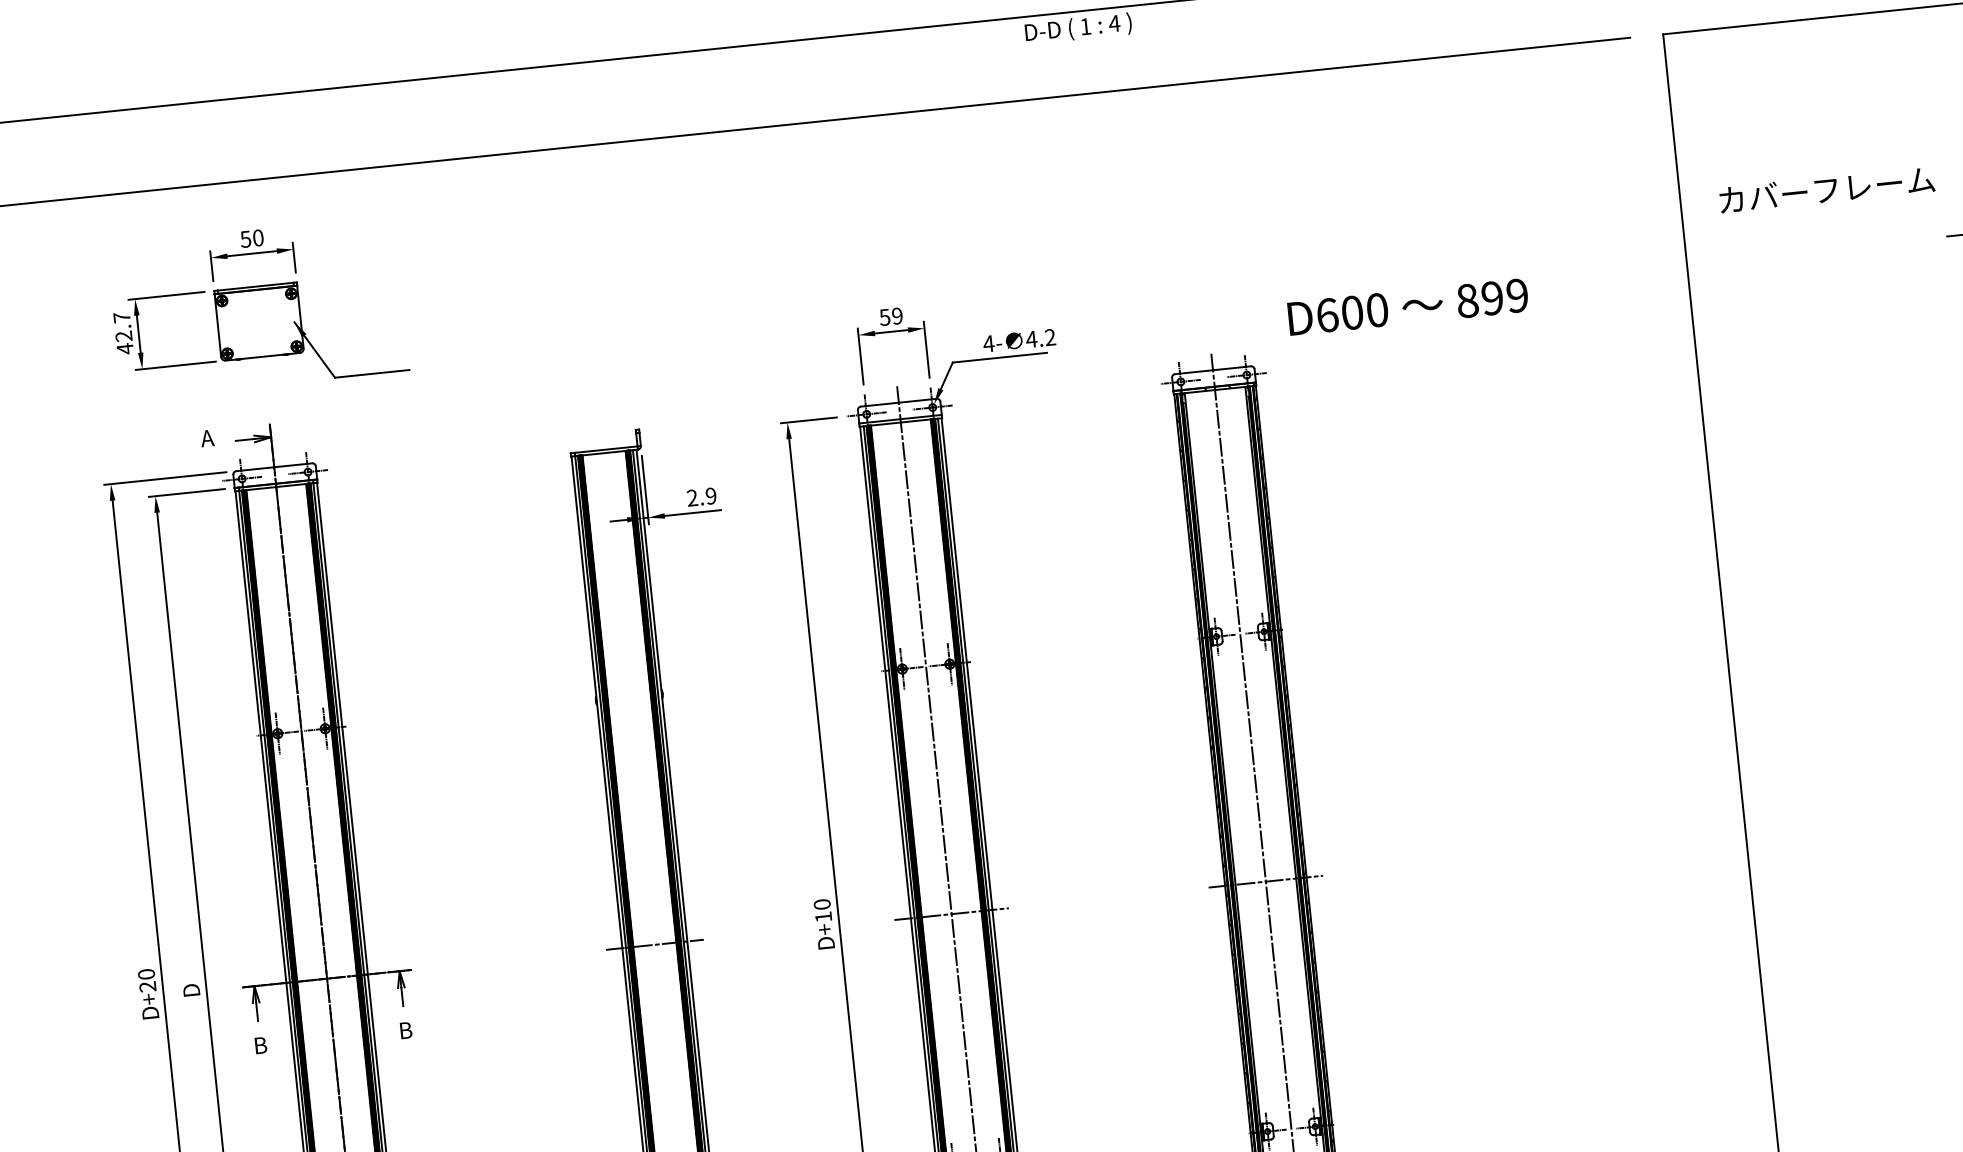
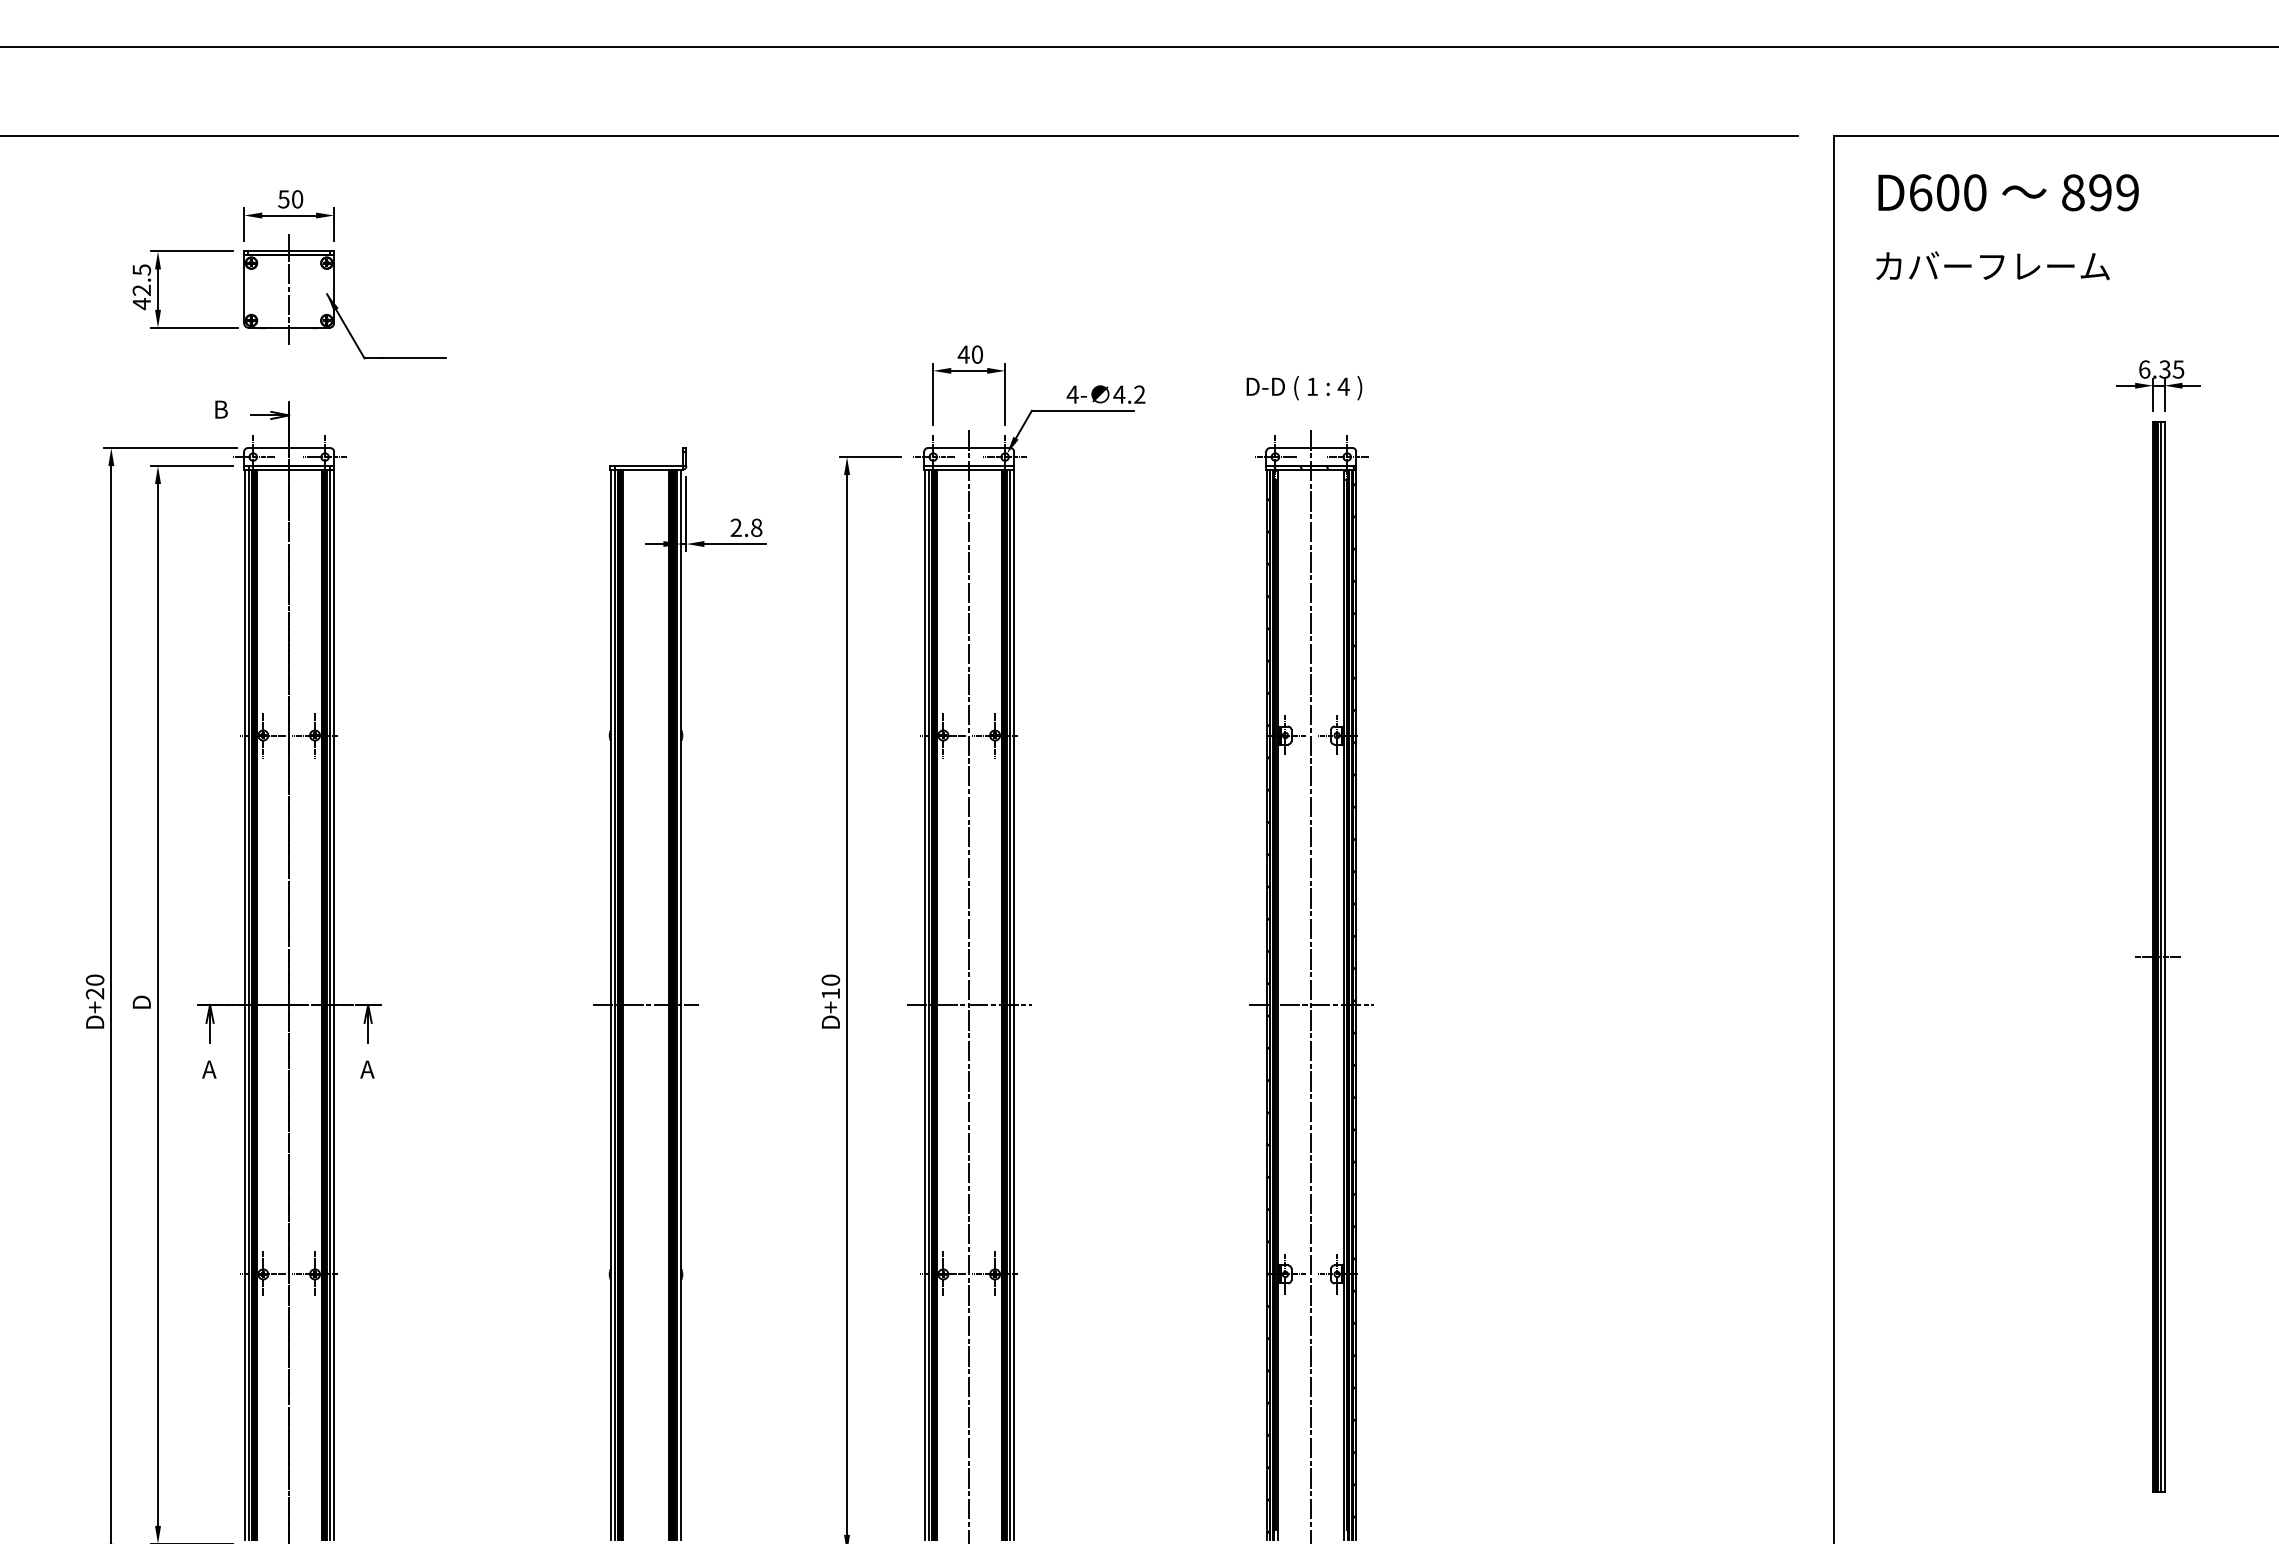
text: (1078, 29) -> (1304, 388), moved
text: (1826, 189) -> (1992, 265), moved
text: (1408, 306) -> (2008, 192), moved
text: (890, 316) -> (969, 354), 59 -> 40
text: (121, 317) -> (141, 269), 42.7 -> 42.5
line: (259, 321) -> (289, 289), added
text: (207, 438) -> (220, 409), A -> B
text: (711, 495) -> (756, 527), 2.9 -> 2.8
text: (405, 1030) -> (367, 1069), B -> A
text: (260, 1045) -> (209, 1069), B -> A

